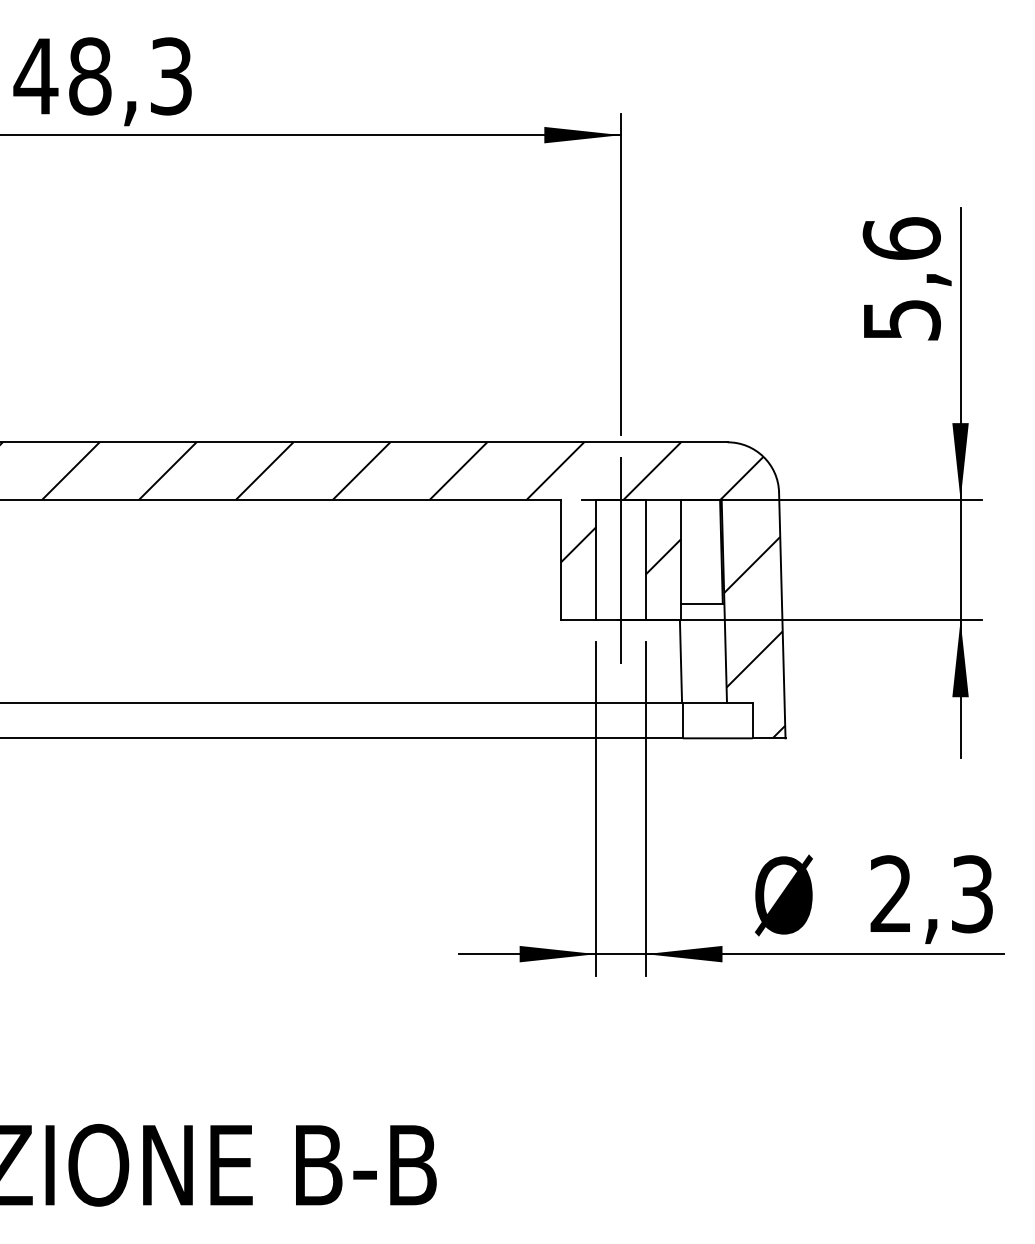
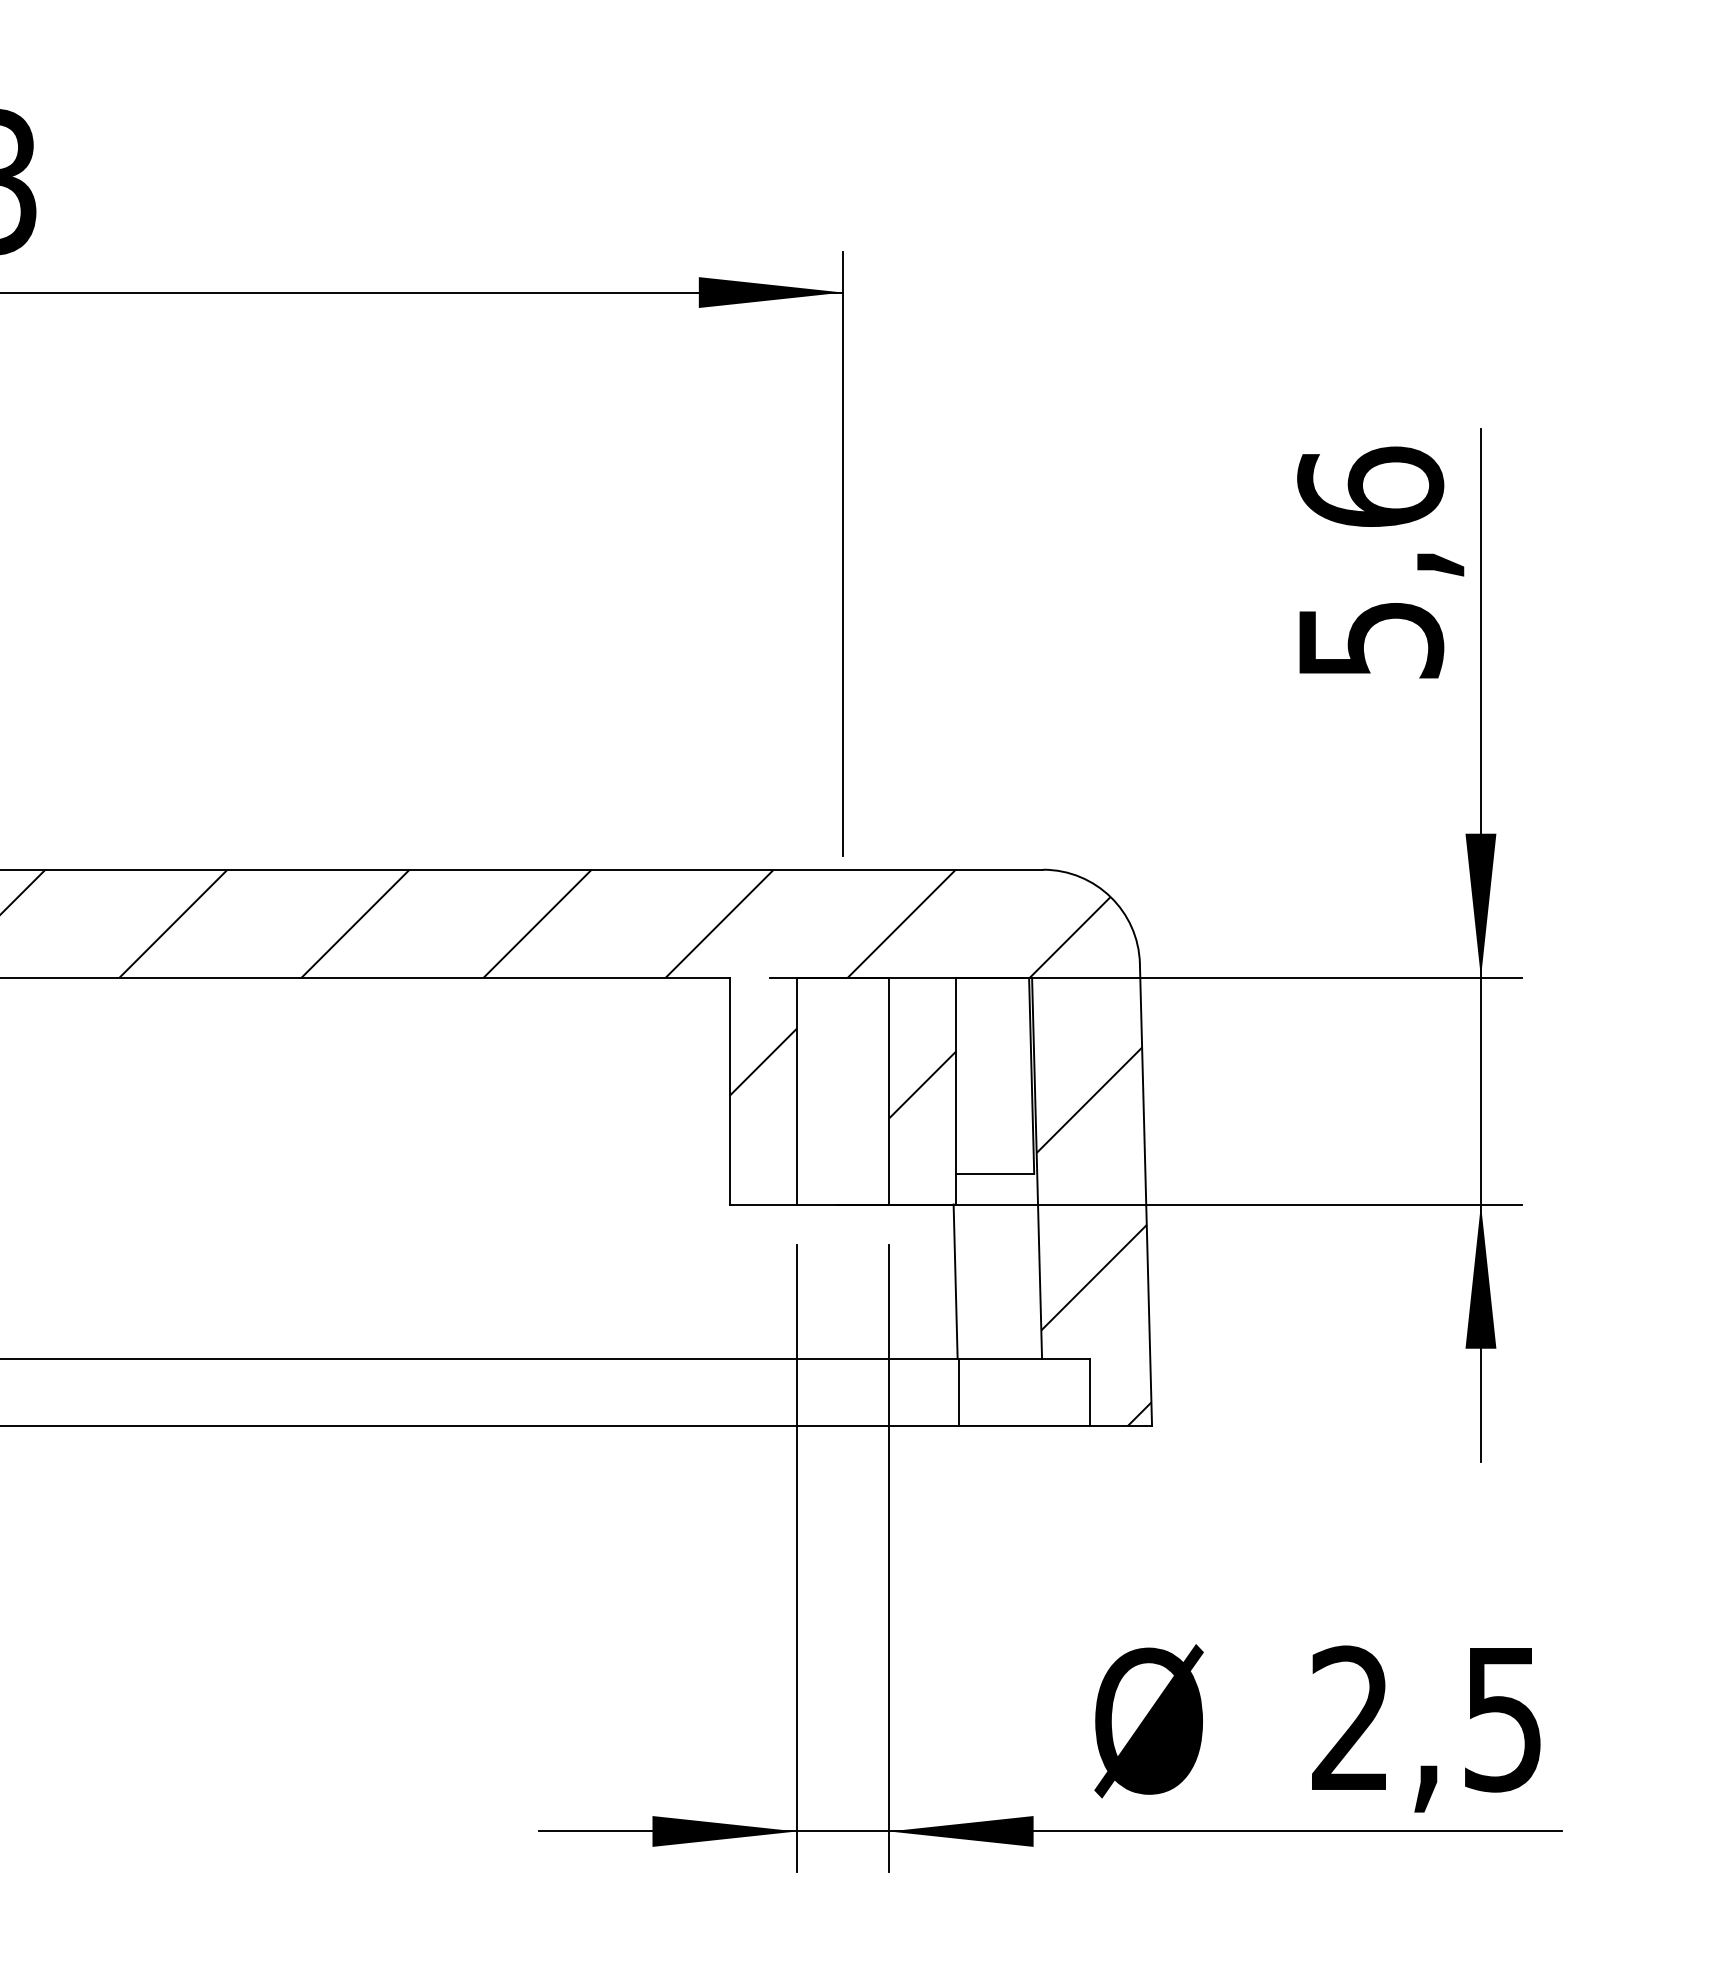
line: (621, 559) -> (843, 1089), removed
text: (972, 893) -> (1503, 1717), 2,3 -> 2,5

